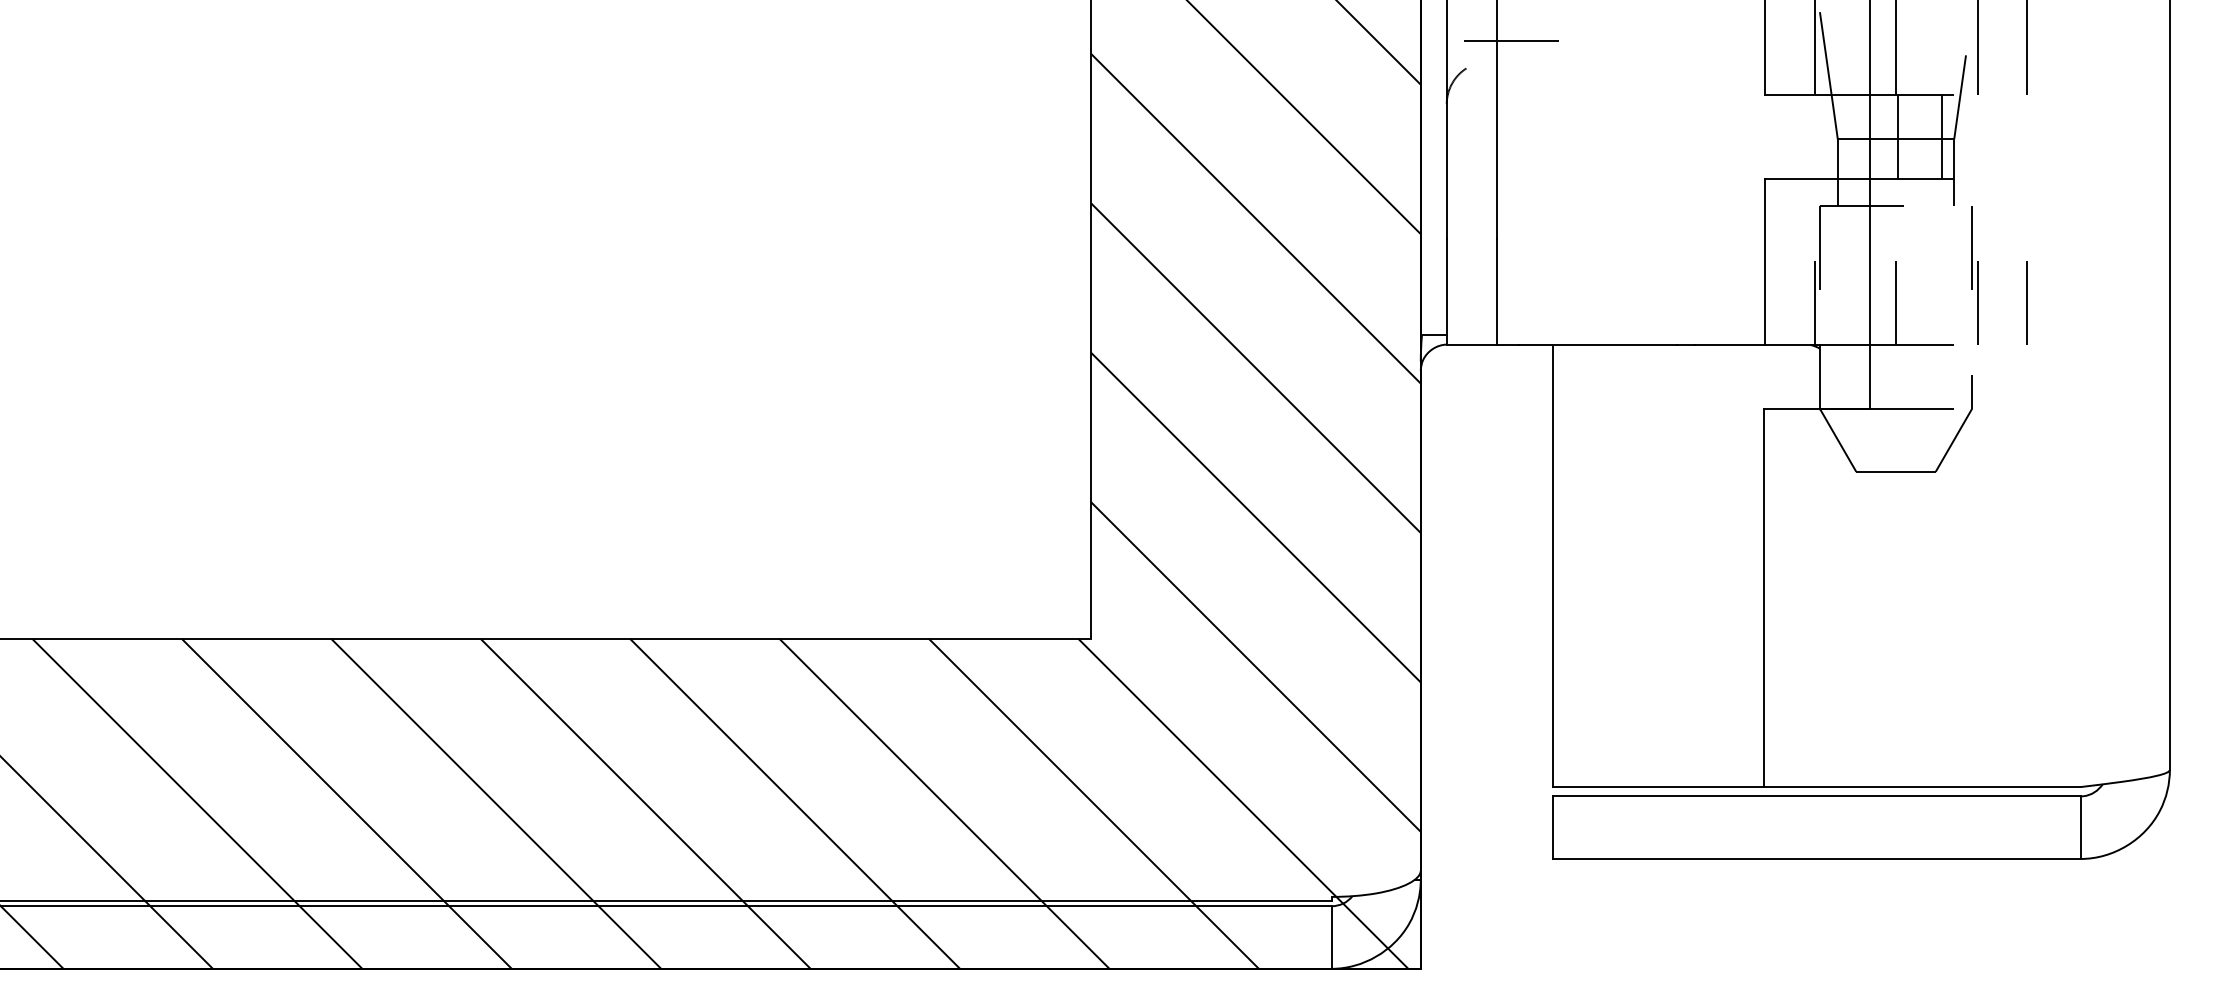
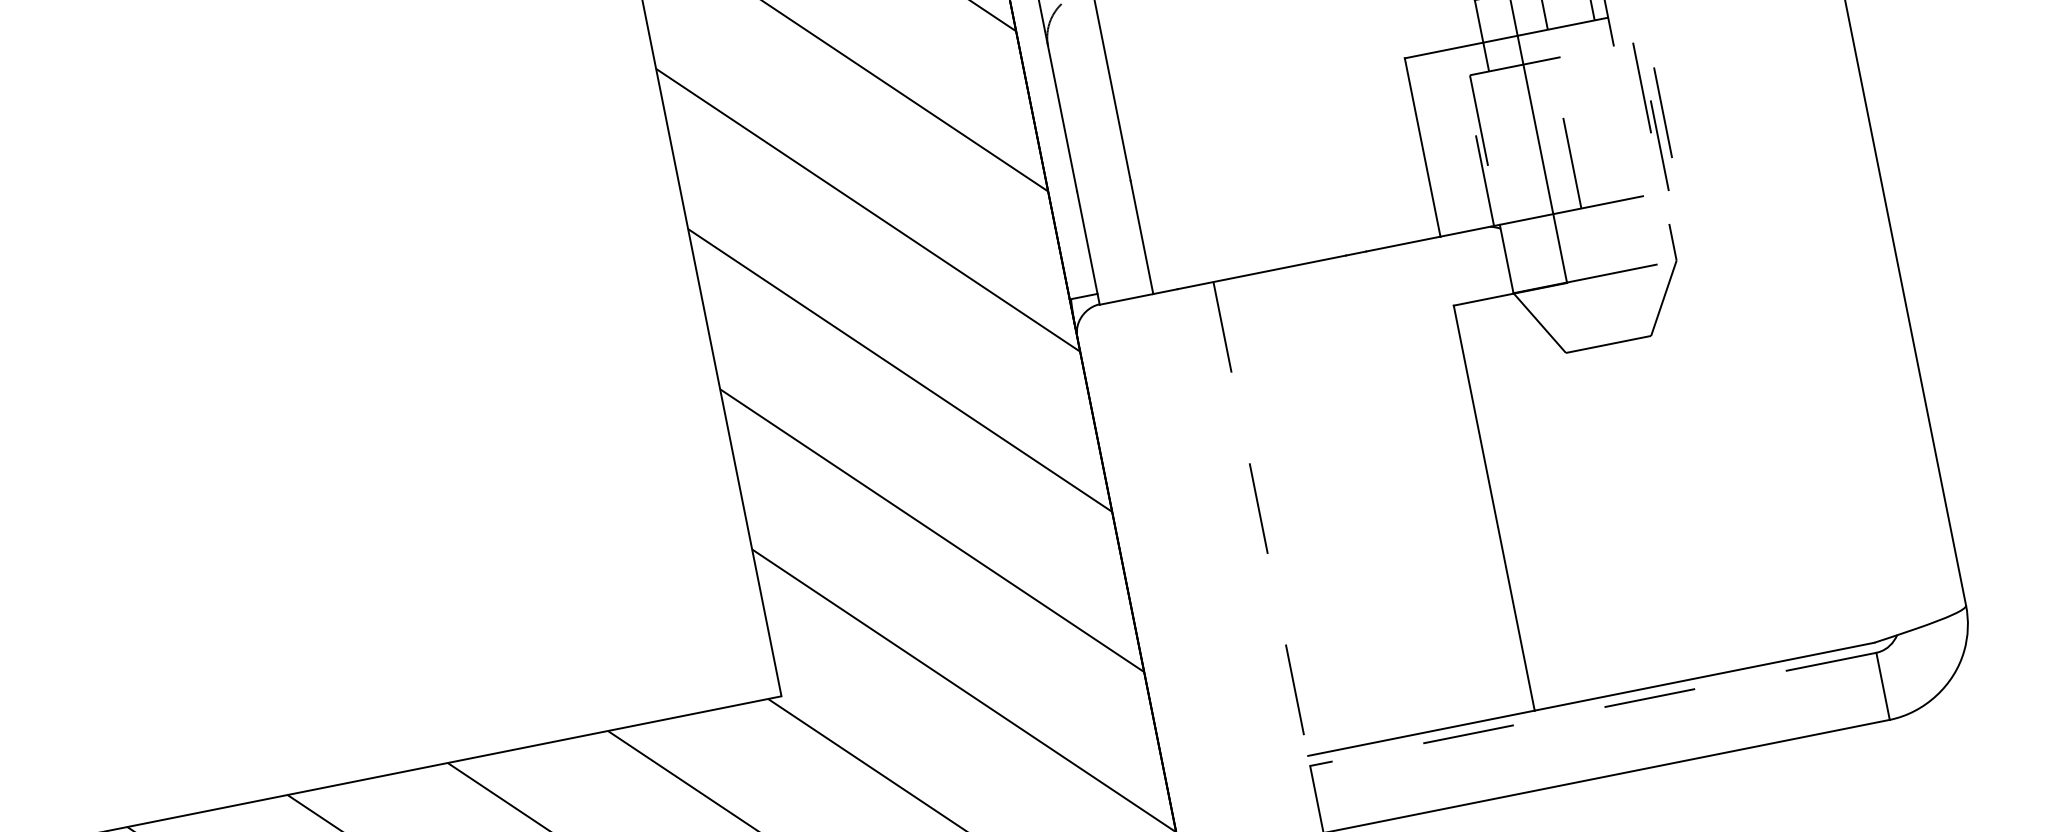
line: (2026, 302) -> (1662, 112), moved
line: (1552, 566) -> (1260, 519), solid -> dashed
line: (1816, 796) -> (1592, 709), solid -> dashed

